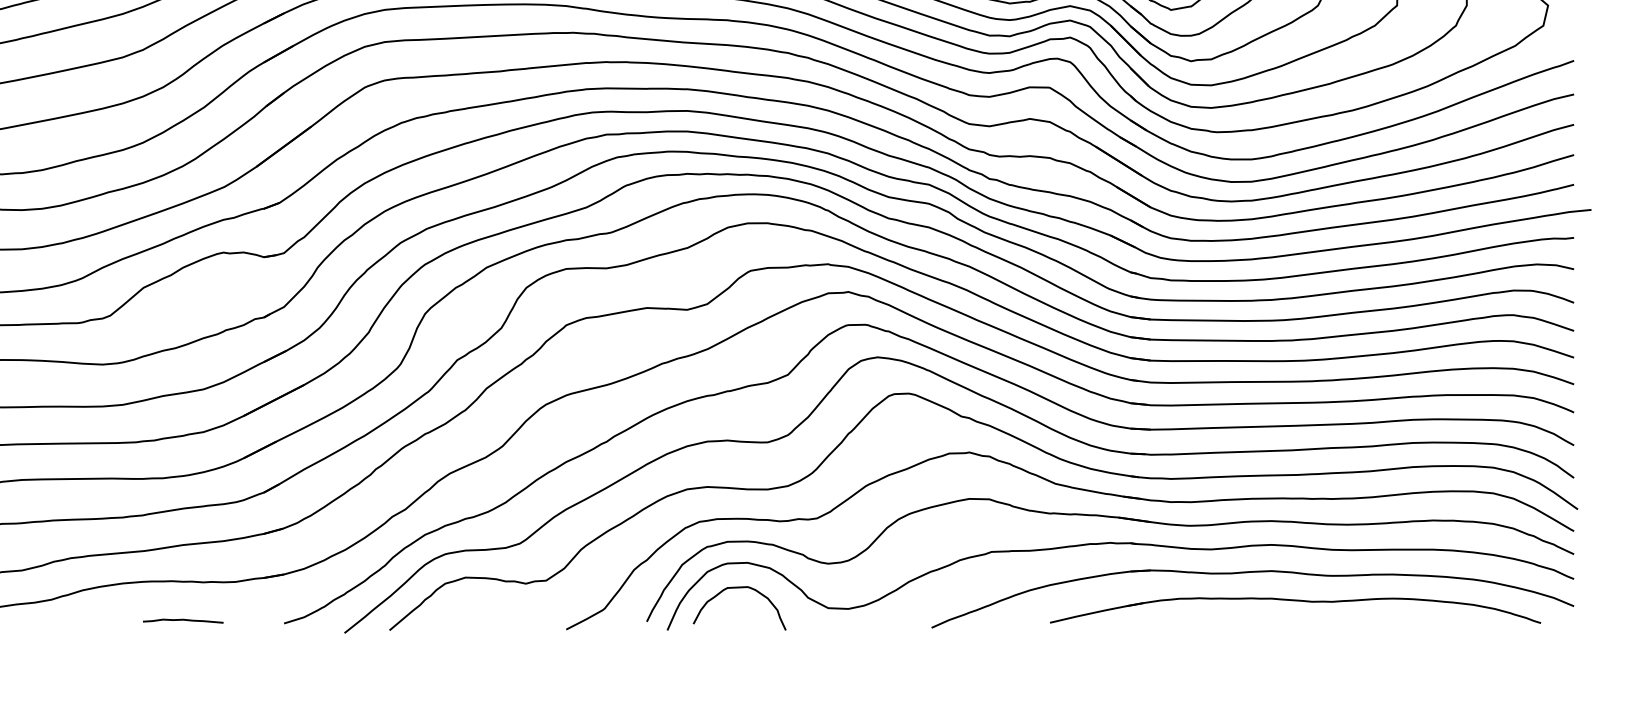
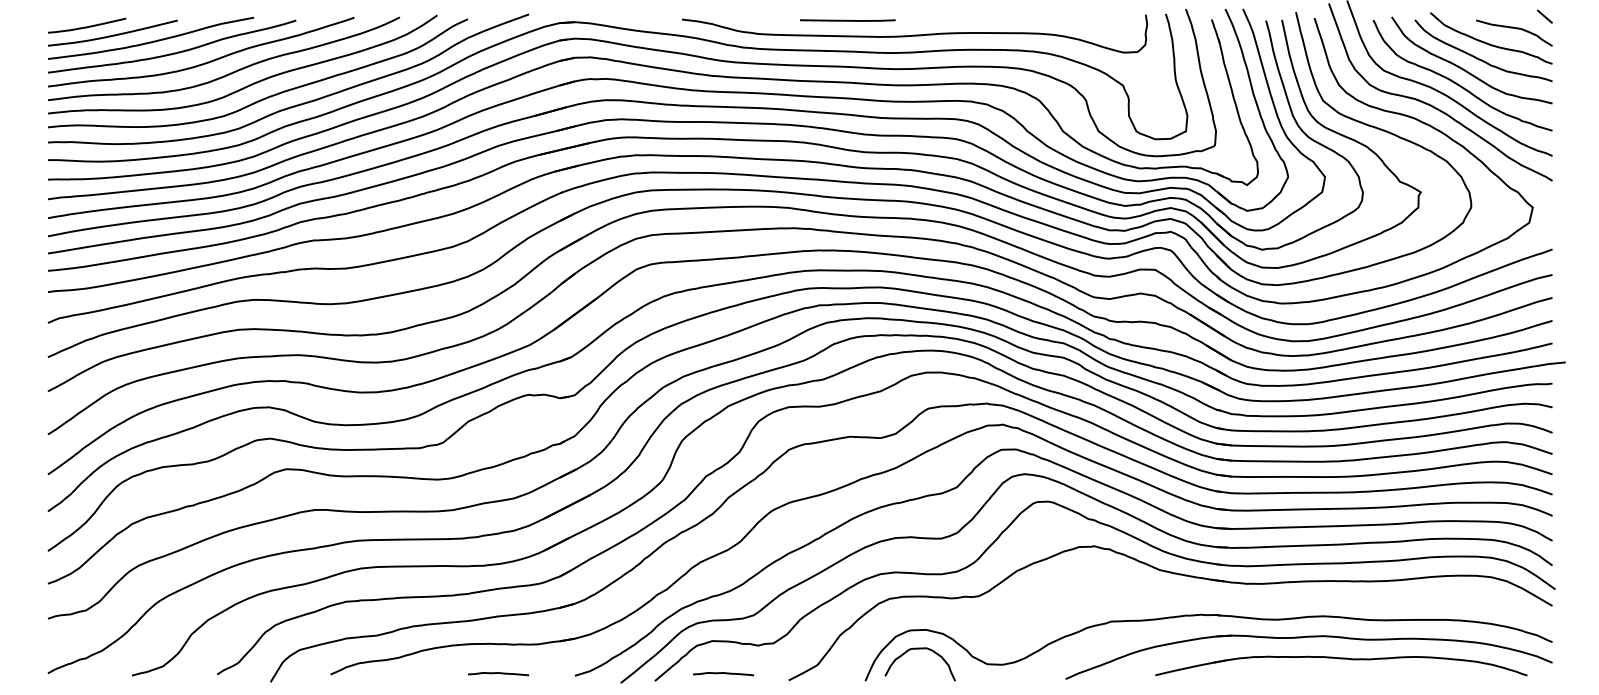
part: (1112, 518) -> (1202, 596), removed
curve: (480, 620) -> (723, 673), added

